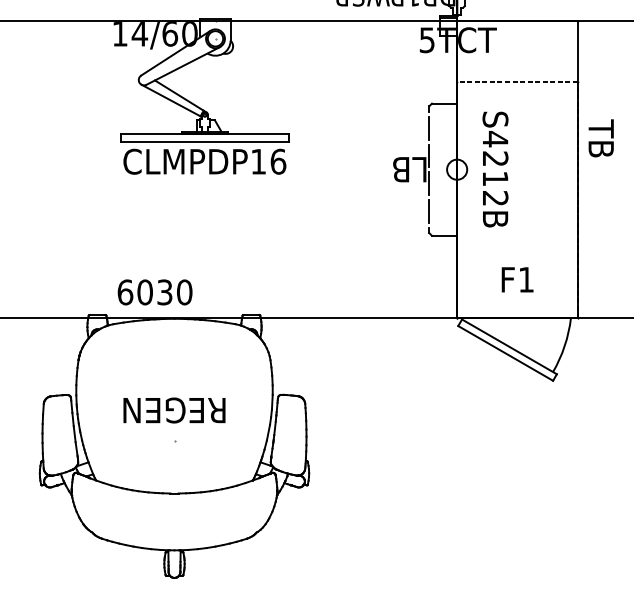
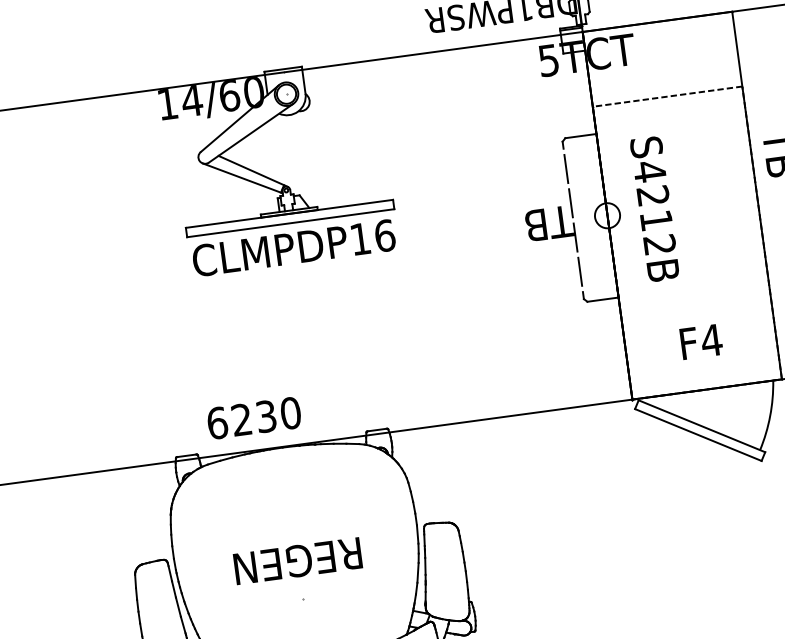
text: (409, 169) -> (548, 223), LB -> TB
text: (526, 279) -> (711, 340), F1 -> F4
text: (144, 292) -> (241, 420), 6030 -> 6230

